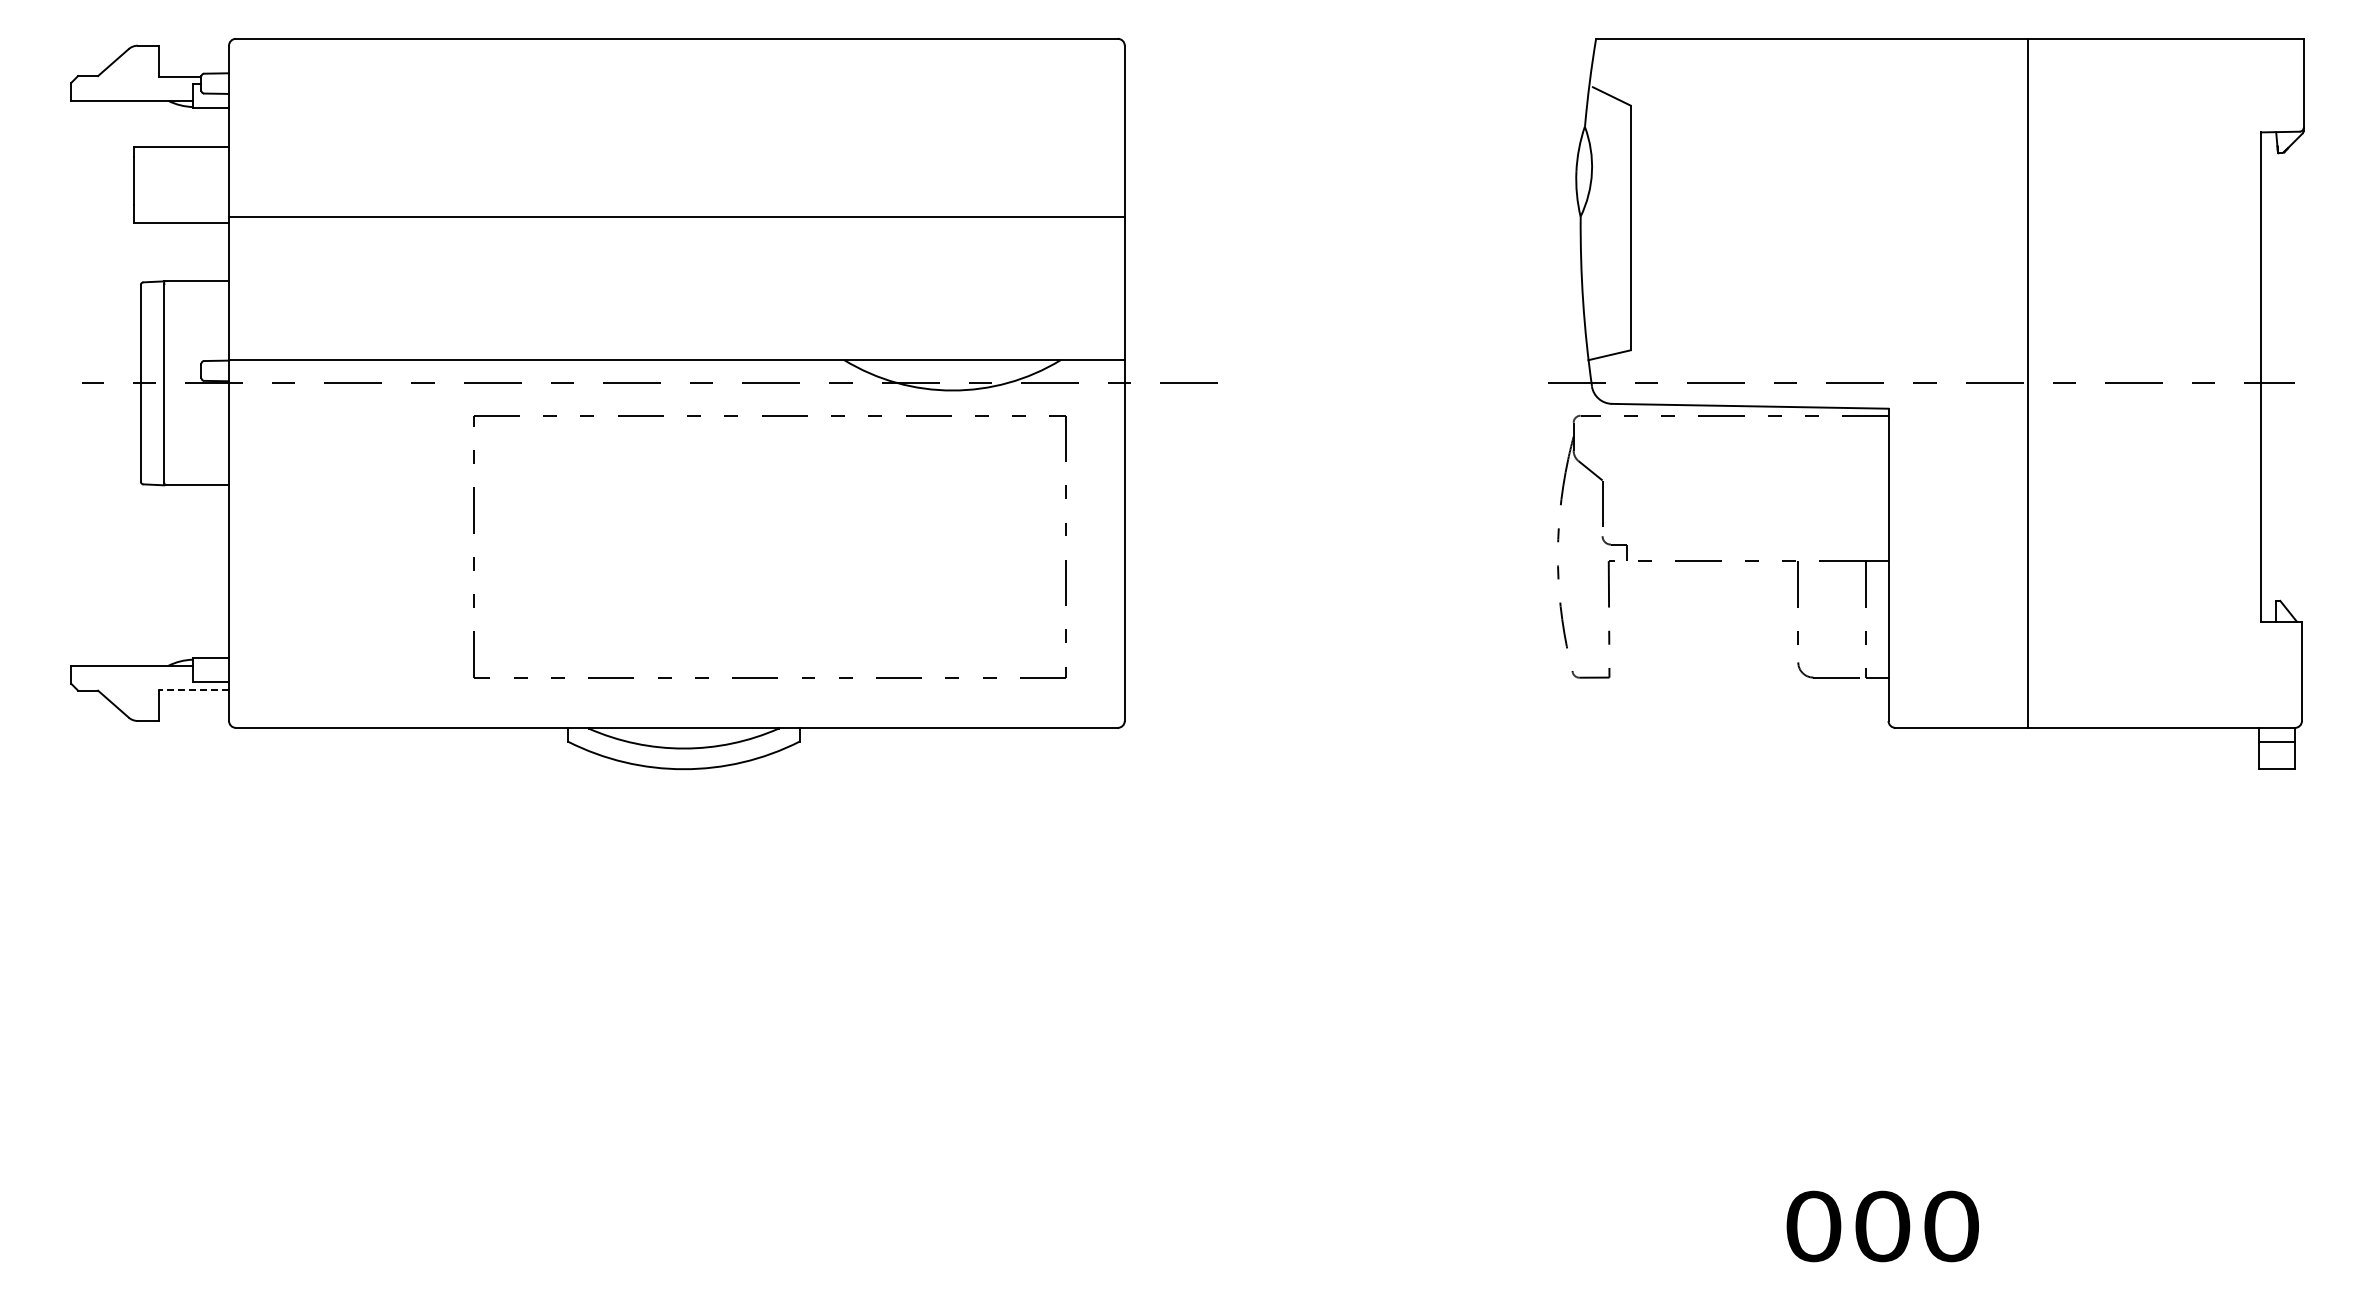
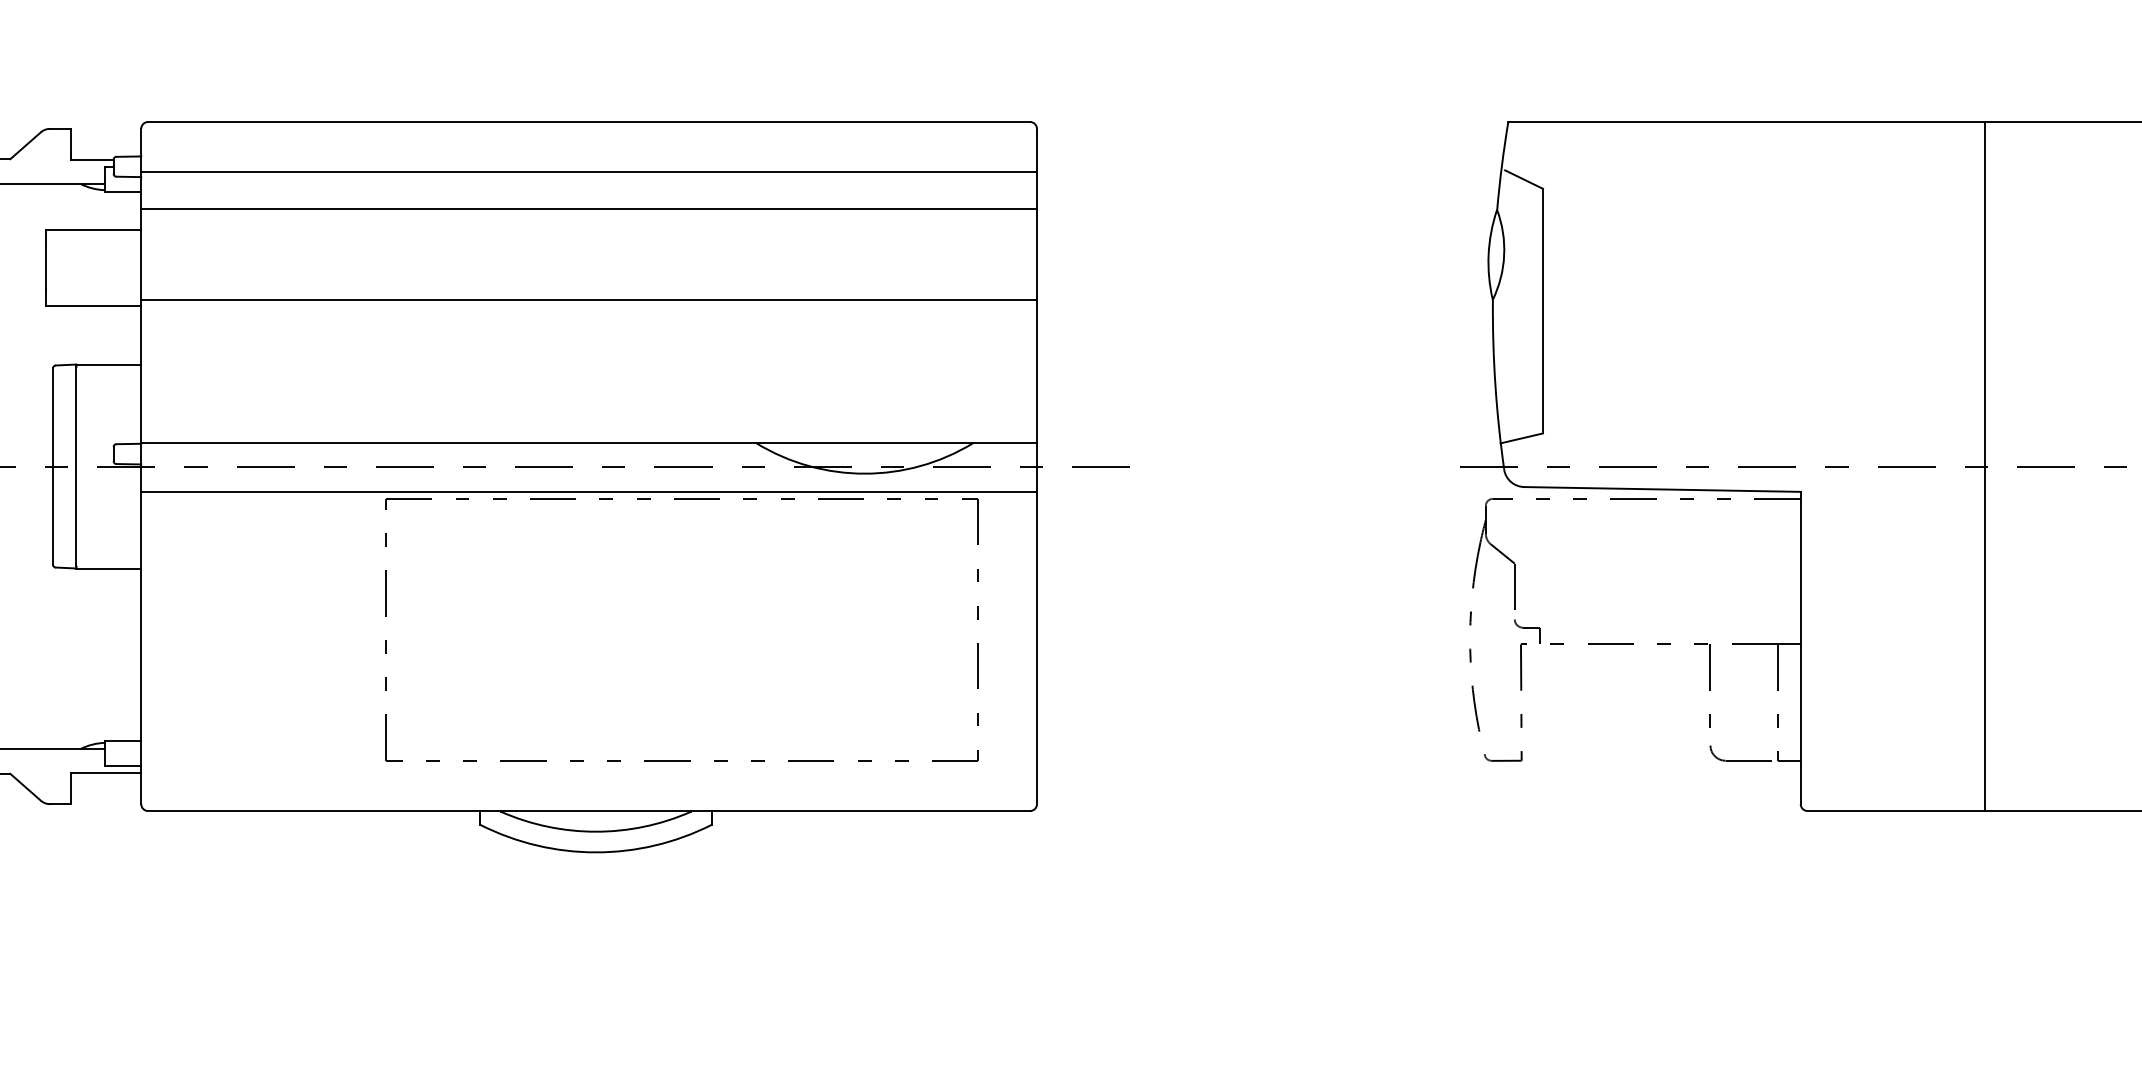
line: (676, 88) -> (588, 171), added
line: (676, 126) -> (588, 209), added
line: (2028, 382) -> (1985, 465), moved
line: (676, 408) -> (588, 491), added
line: (193, 689) -> (105, 772), dashed -> solid

